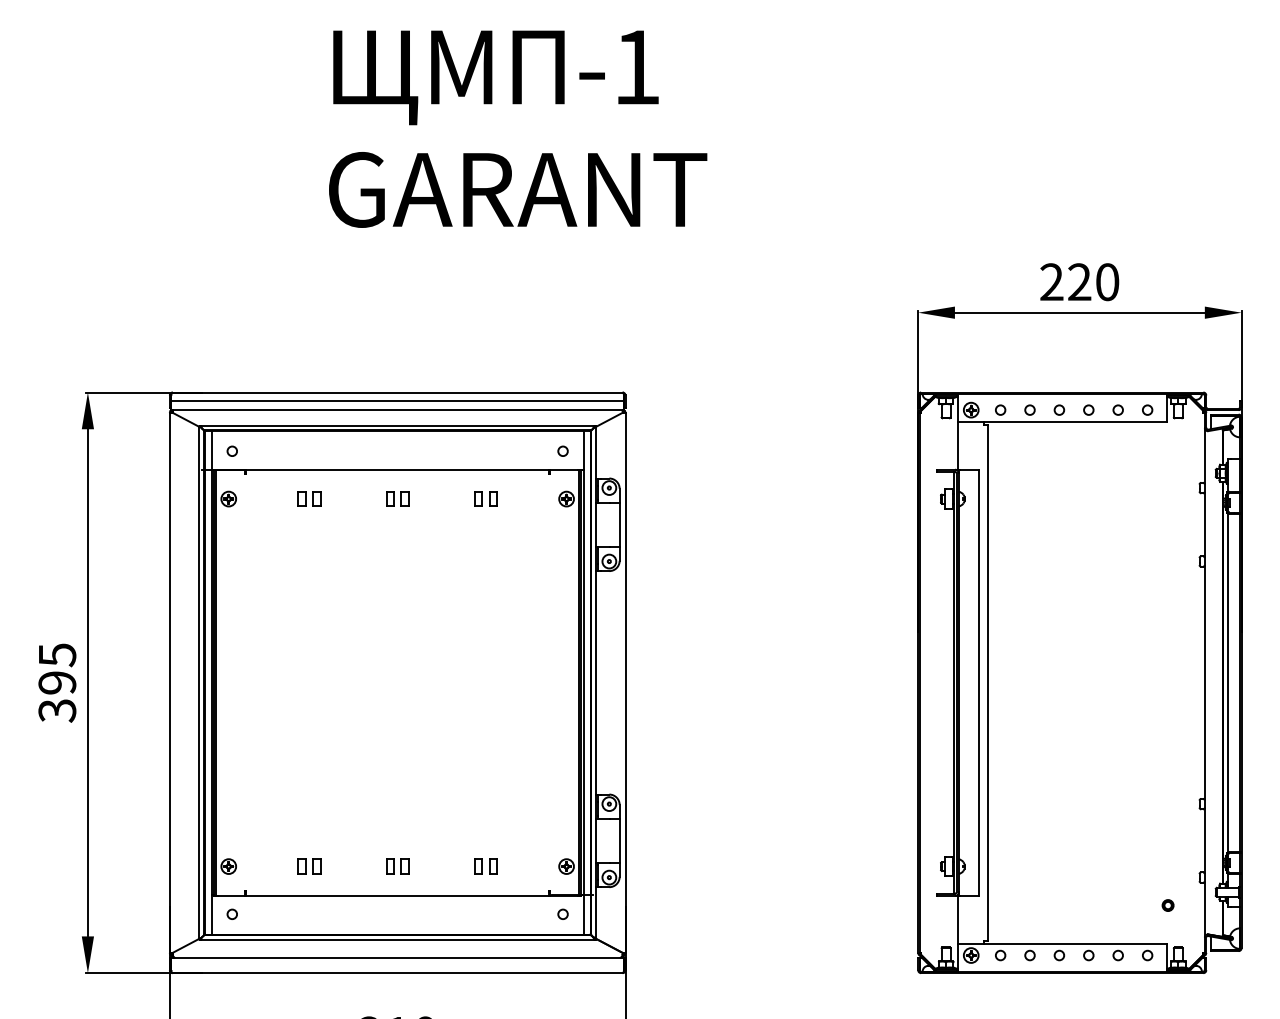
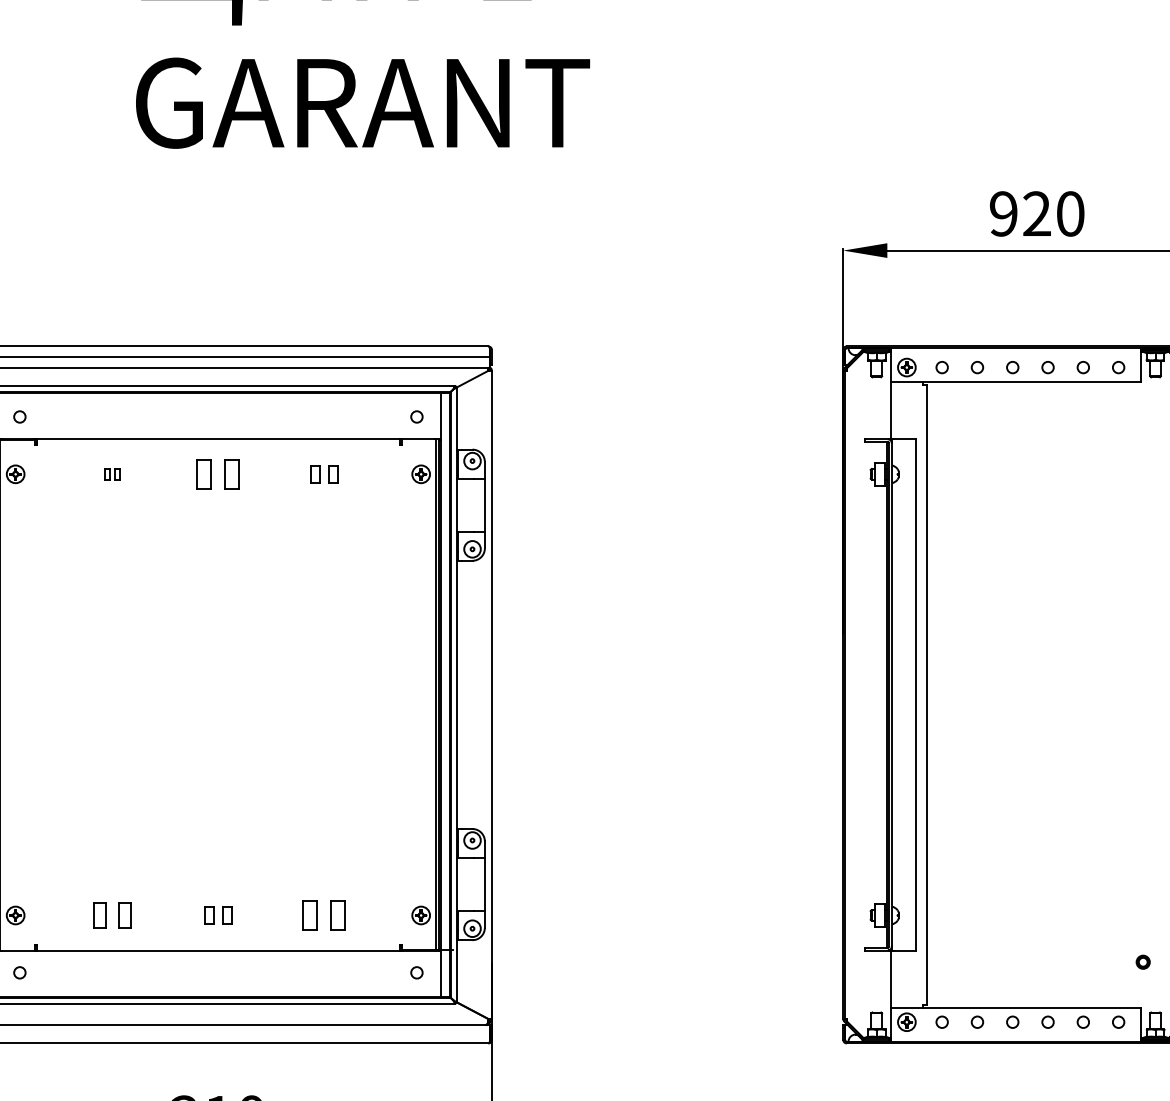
text: (1051, 282) -> (1003, 214), 220 -> 920
part: (309, 498) -> (112, 473), size x0.6
part: (397, 498) -> (218, 473), size x1.6
part: (309, 866) -> (112, 915), size x1.4
part: (485, 866) -> (323, 915), size x1.6

